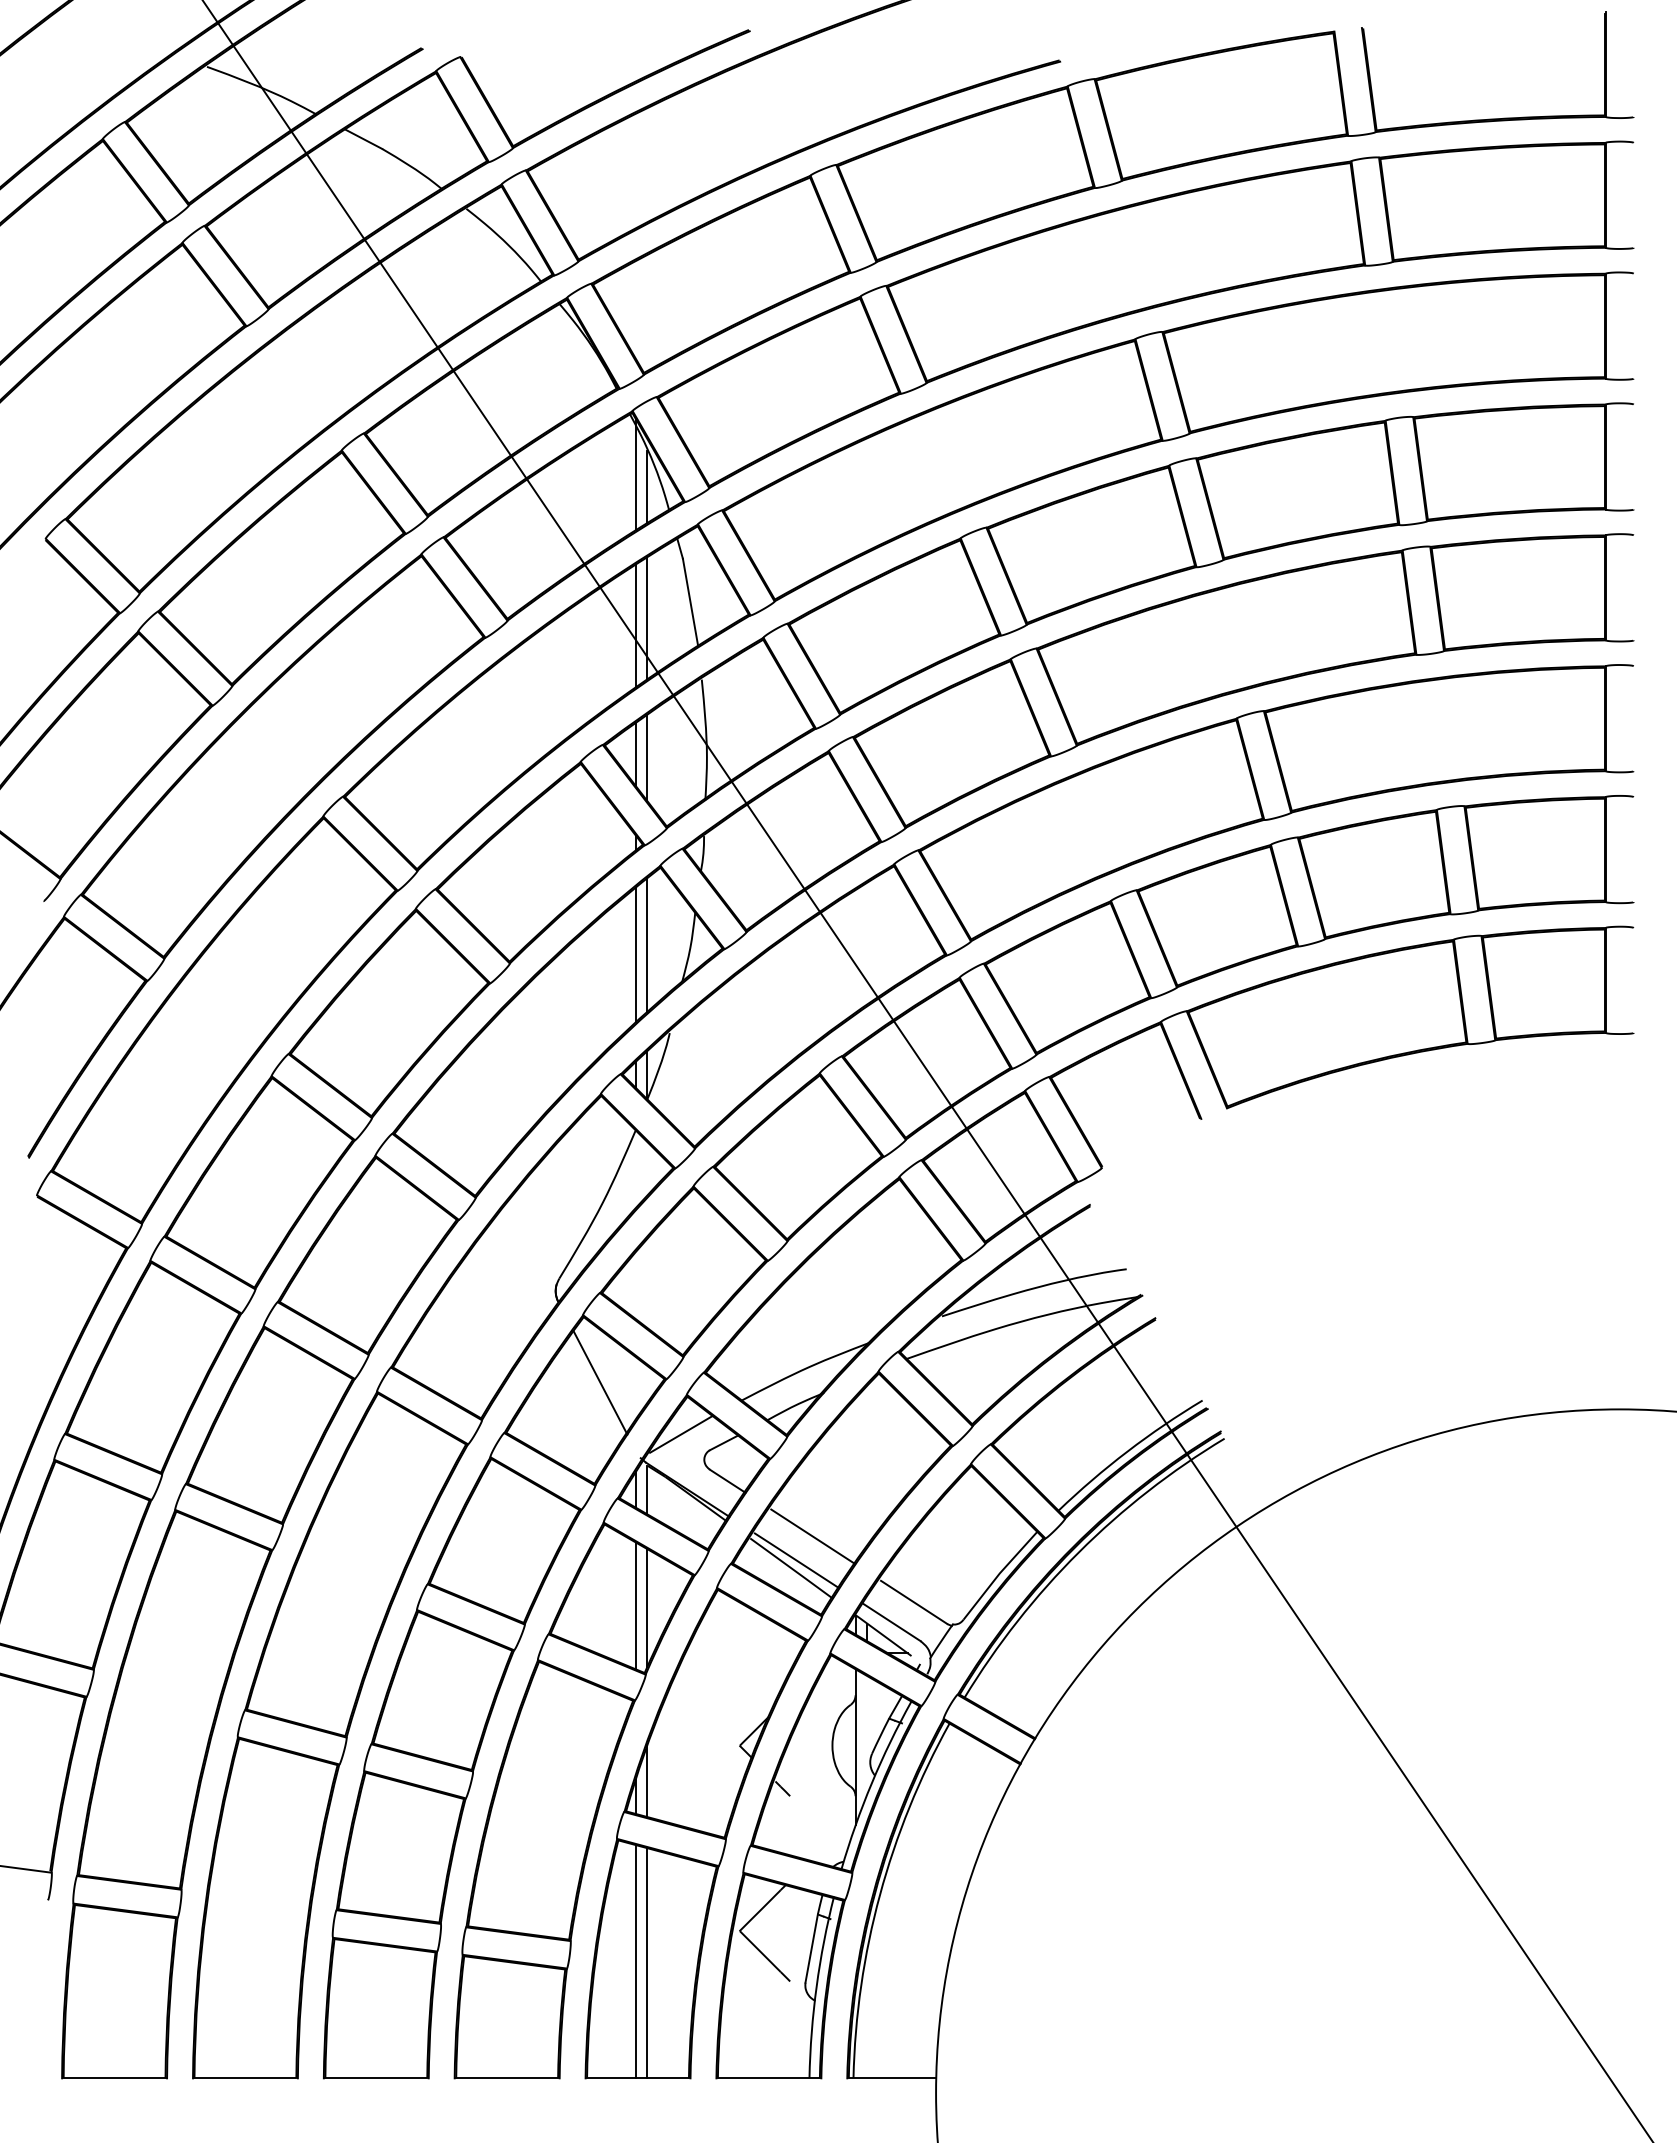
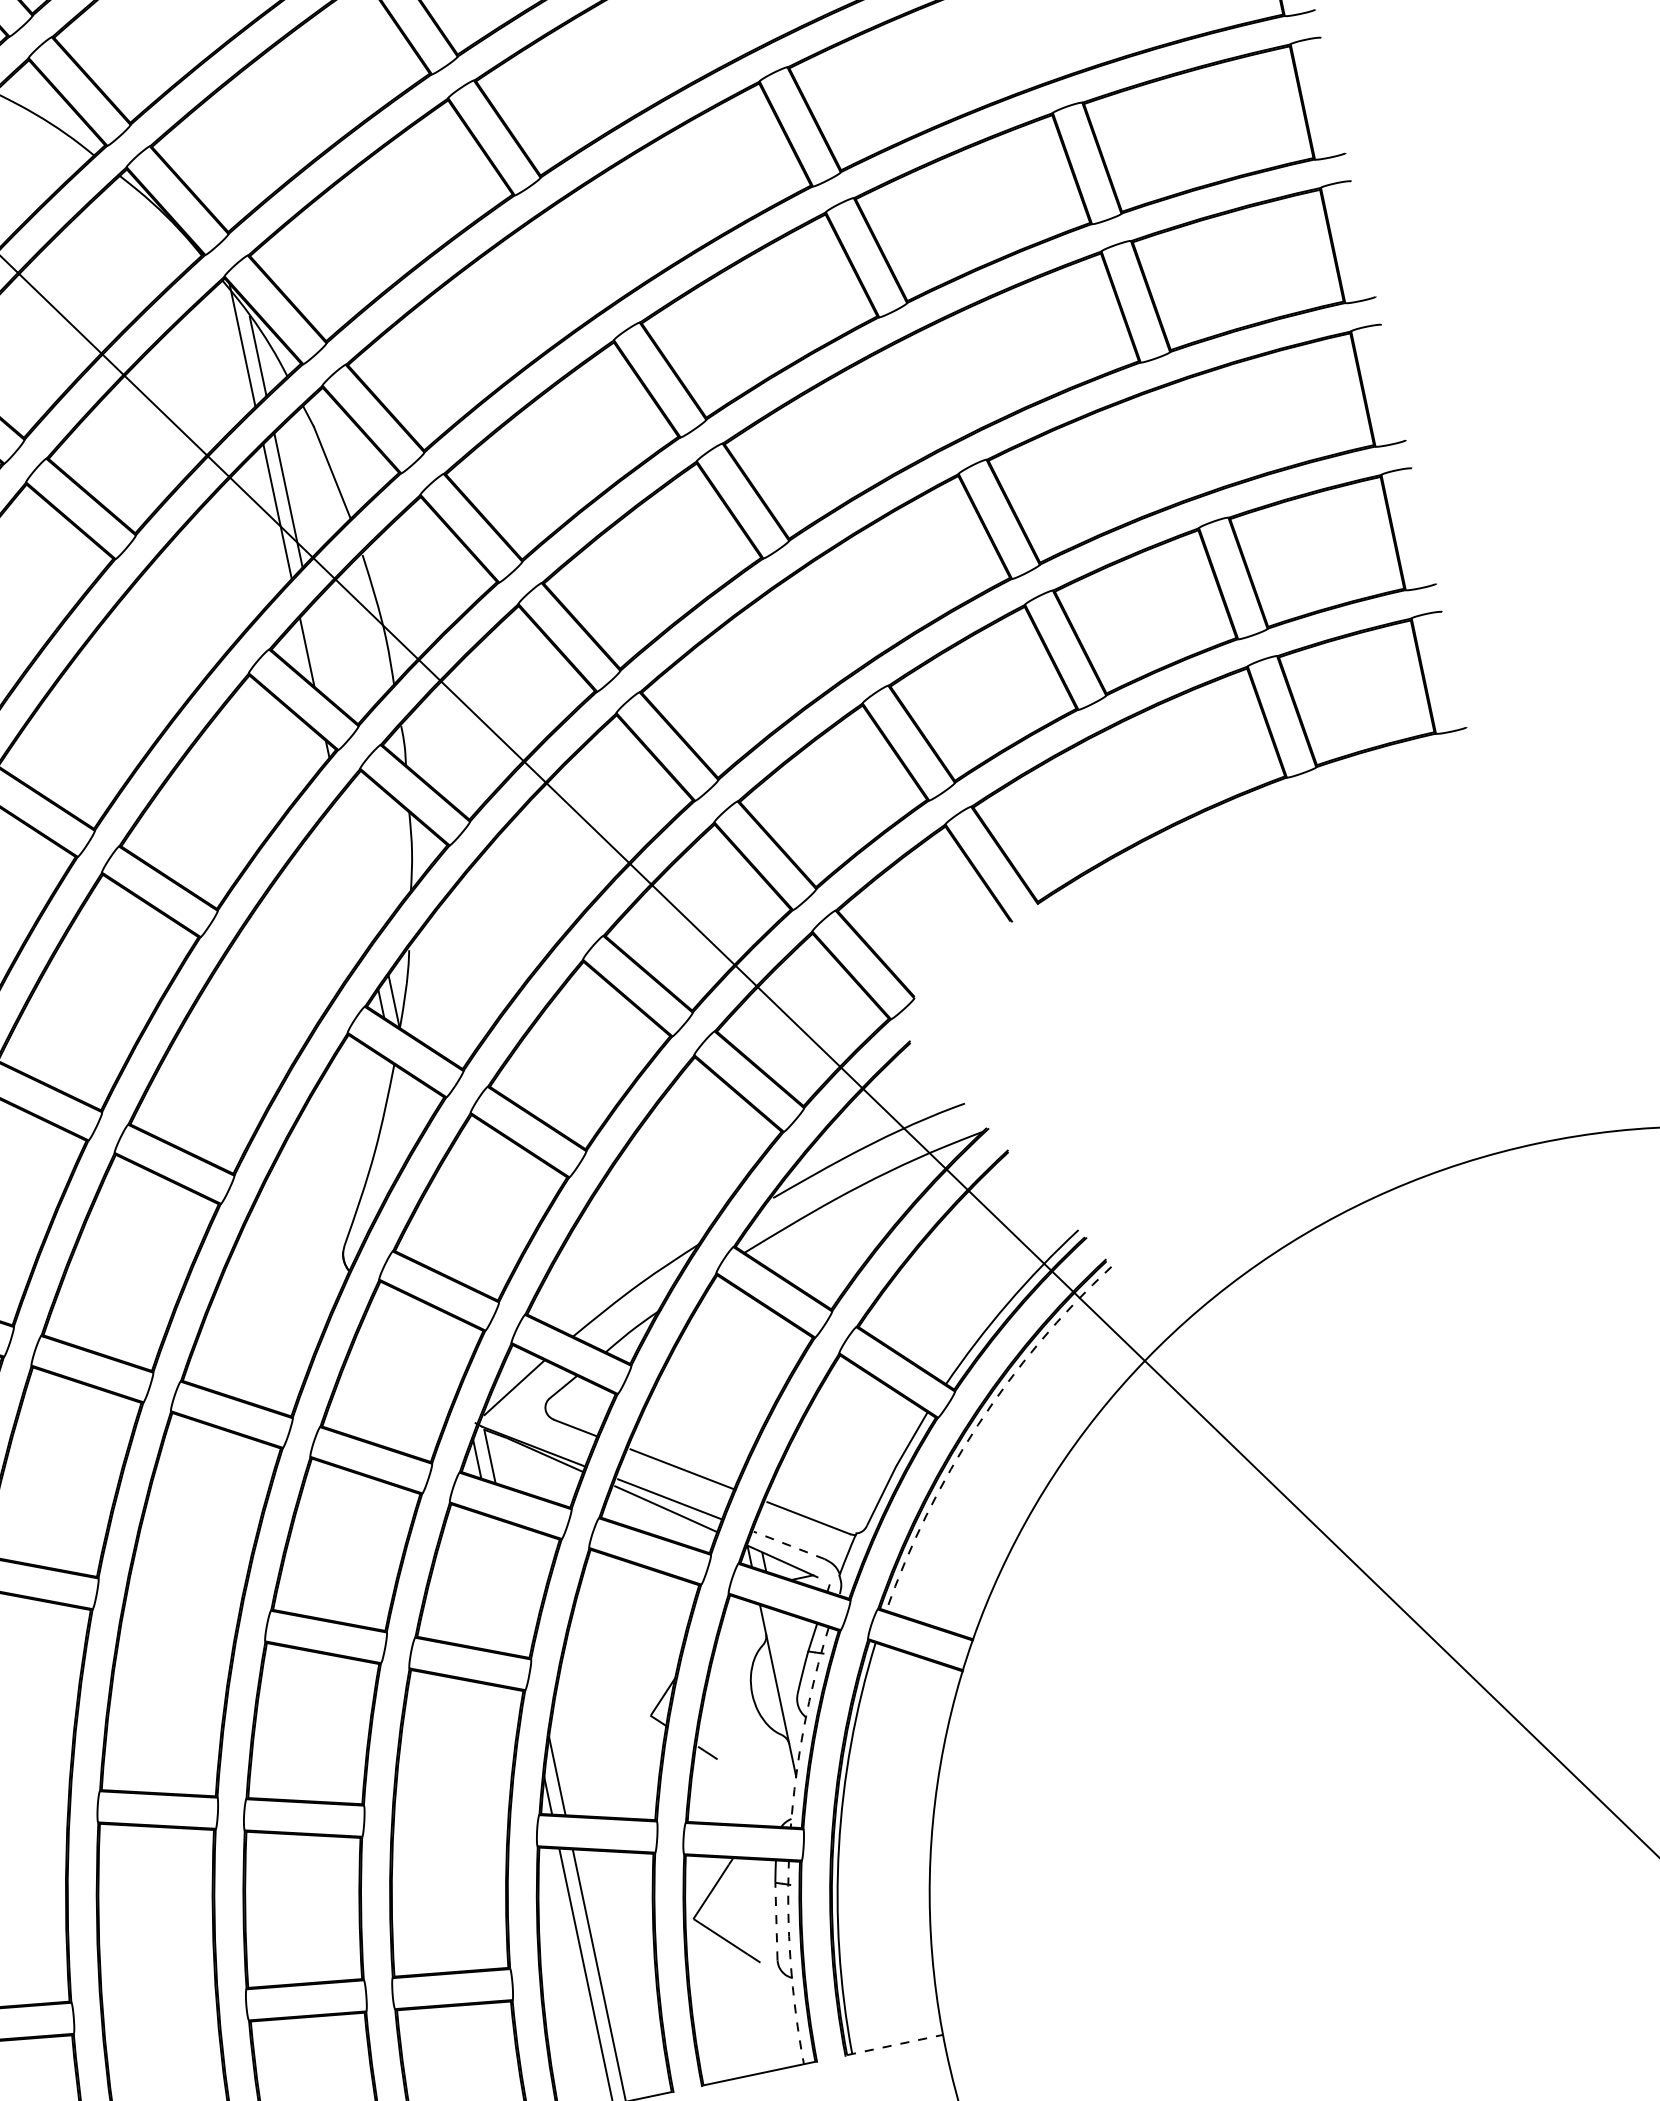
line: (647, 757) -> (321, 653), removed
line: (647, 944) -> (364, 858), removed
line: (635, 954) -> (353, 871), removed
line: (600, 1382) -> (413, 1349), removed
arc: (1078, 1552) -> (977, 1425), solid -> dashed
line: (635, 1605) -> (503, 1585), removed
line: (647, 1607) -> (517, 1585), removed
line: (892, 1622) -> (789, 1545), solid -> dashed
arc: (871, 1783) -> (803, 1726), solid -> dashed
line: (811, 1948) -> (776, 1921), solid -> dashed
arc: (816, 1986) -> (790, 1962), solid -> dashed
line: (892, 2078) -> (895, 2045), solid -> dashed

